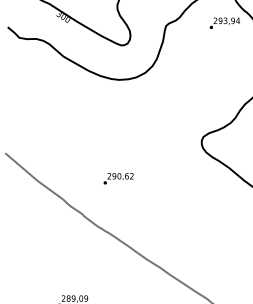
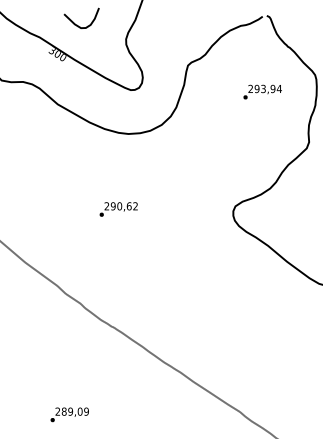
text: (224, 22) -> (262, 91), moved
text: (118, 178) -> (118, 209), moved

